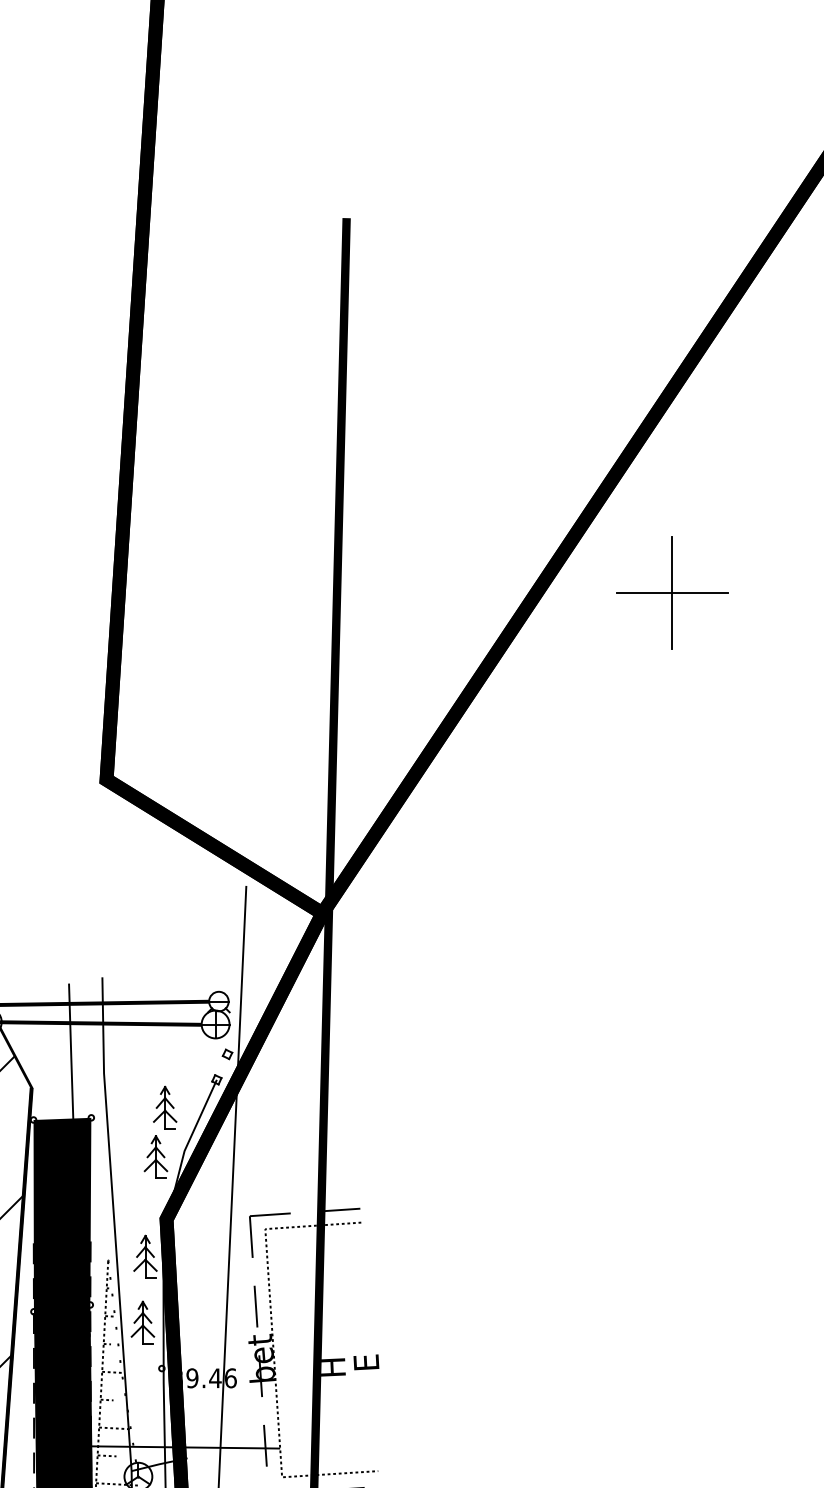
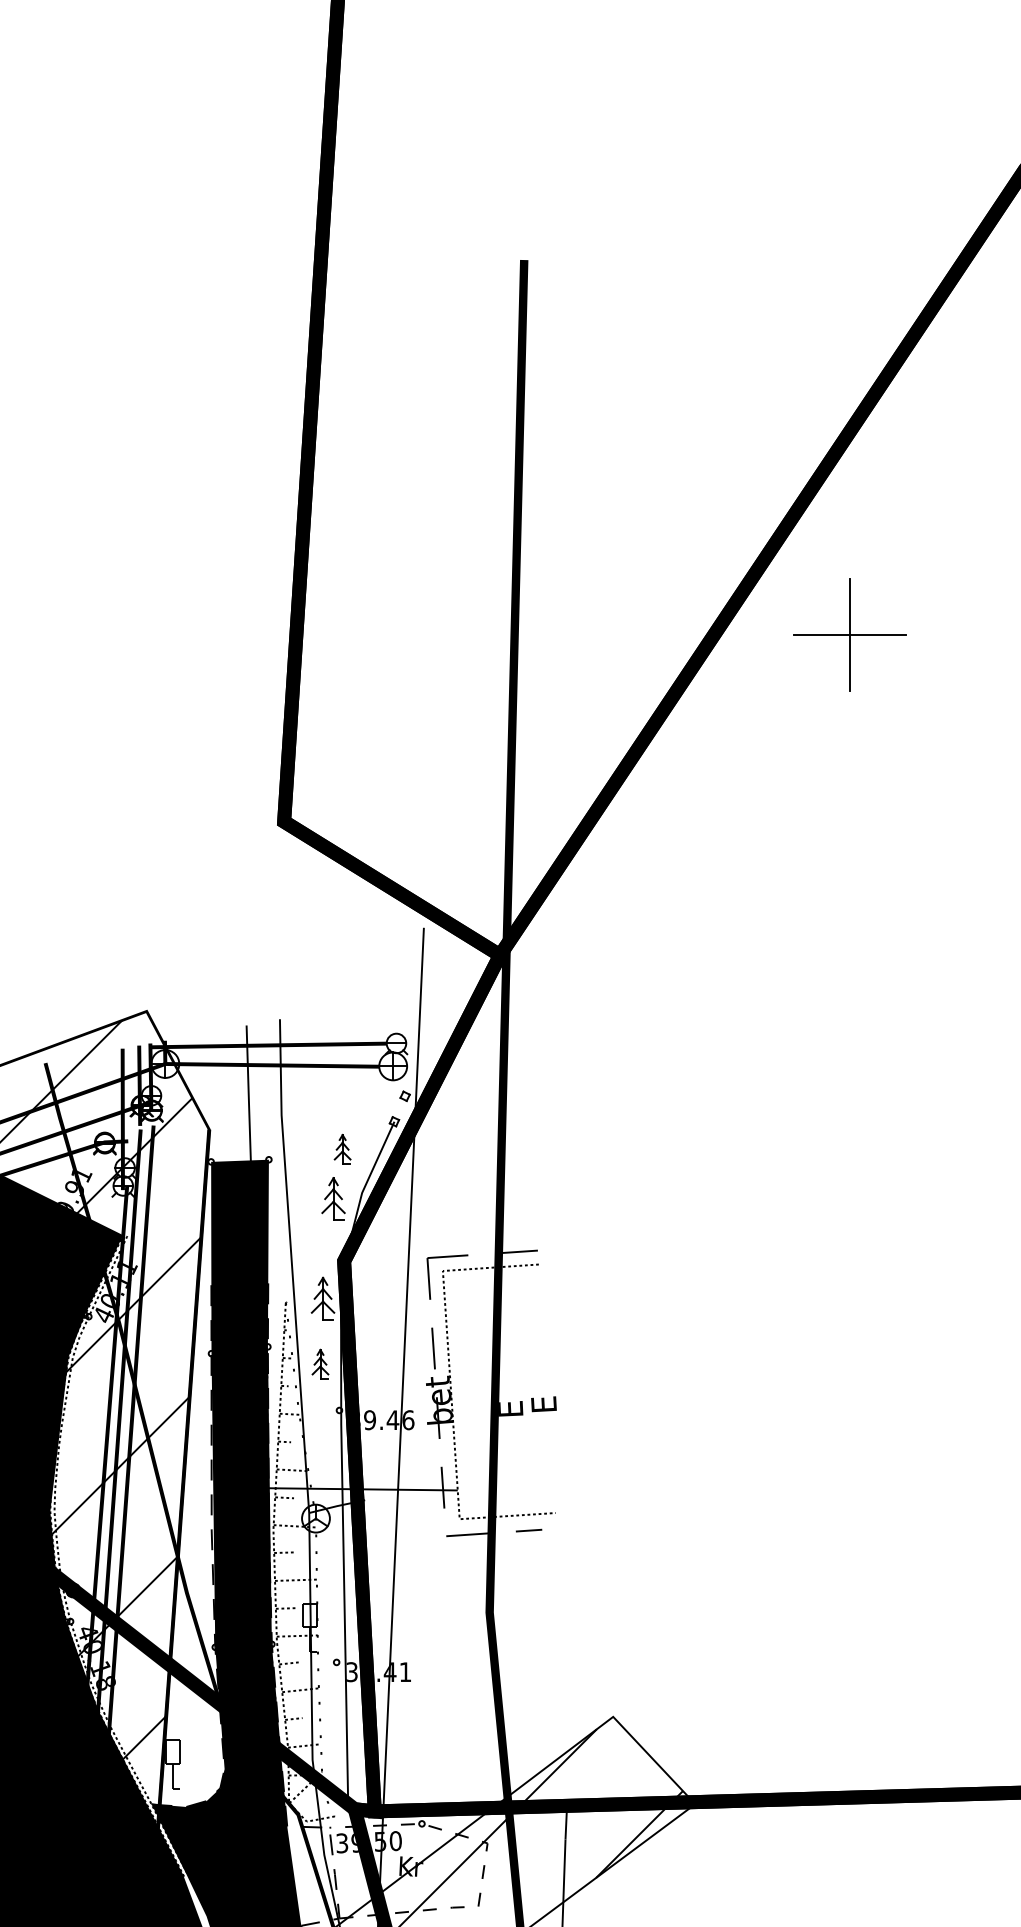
part: (164, 1107) -> (342, 1149), size x0.7
part: (142, 1322) -> (320, 1364), size x0.7
text: (332, 1367) -> (510, 1409), H -> E

